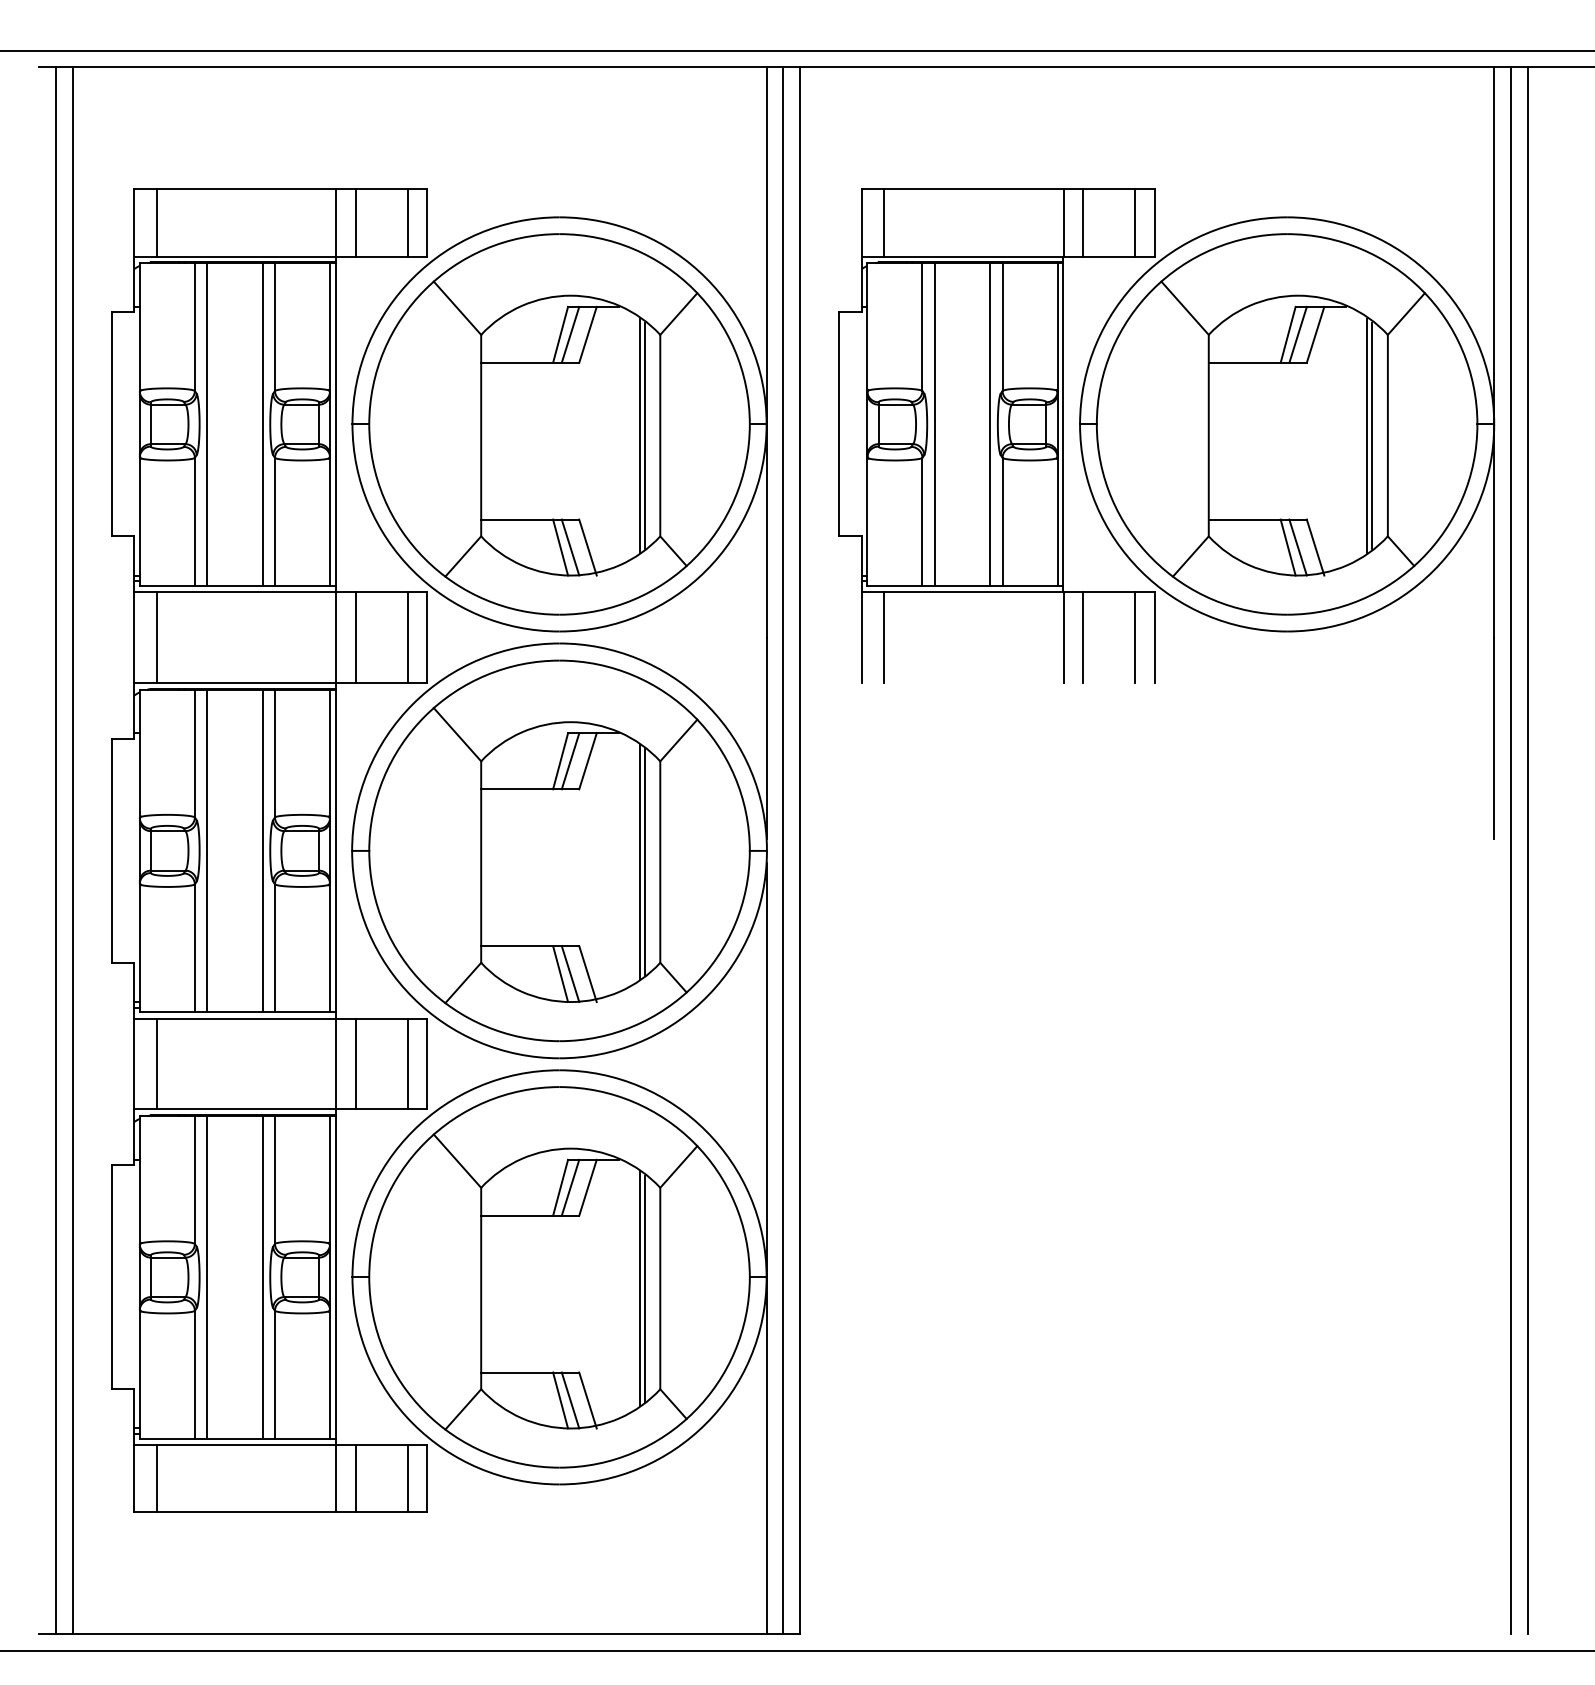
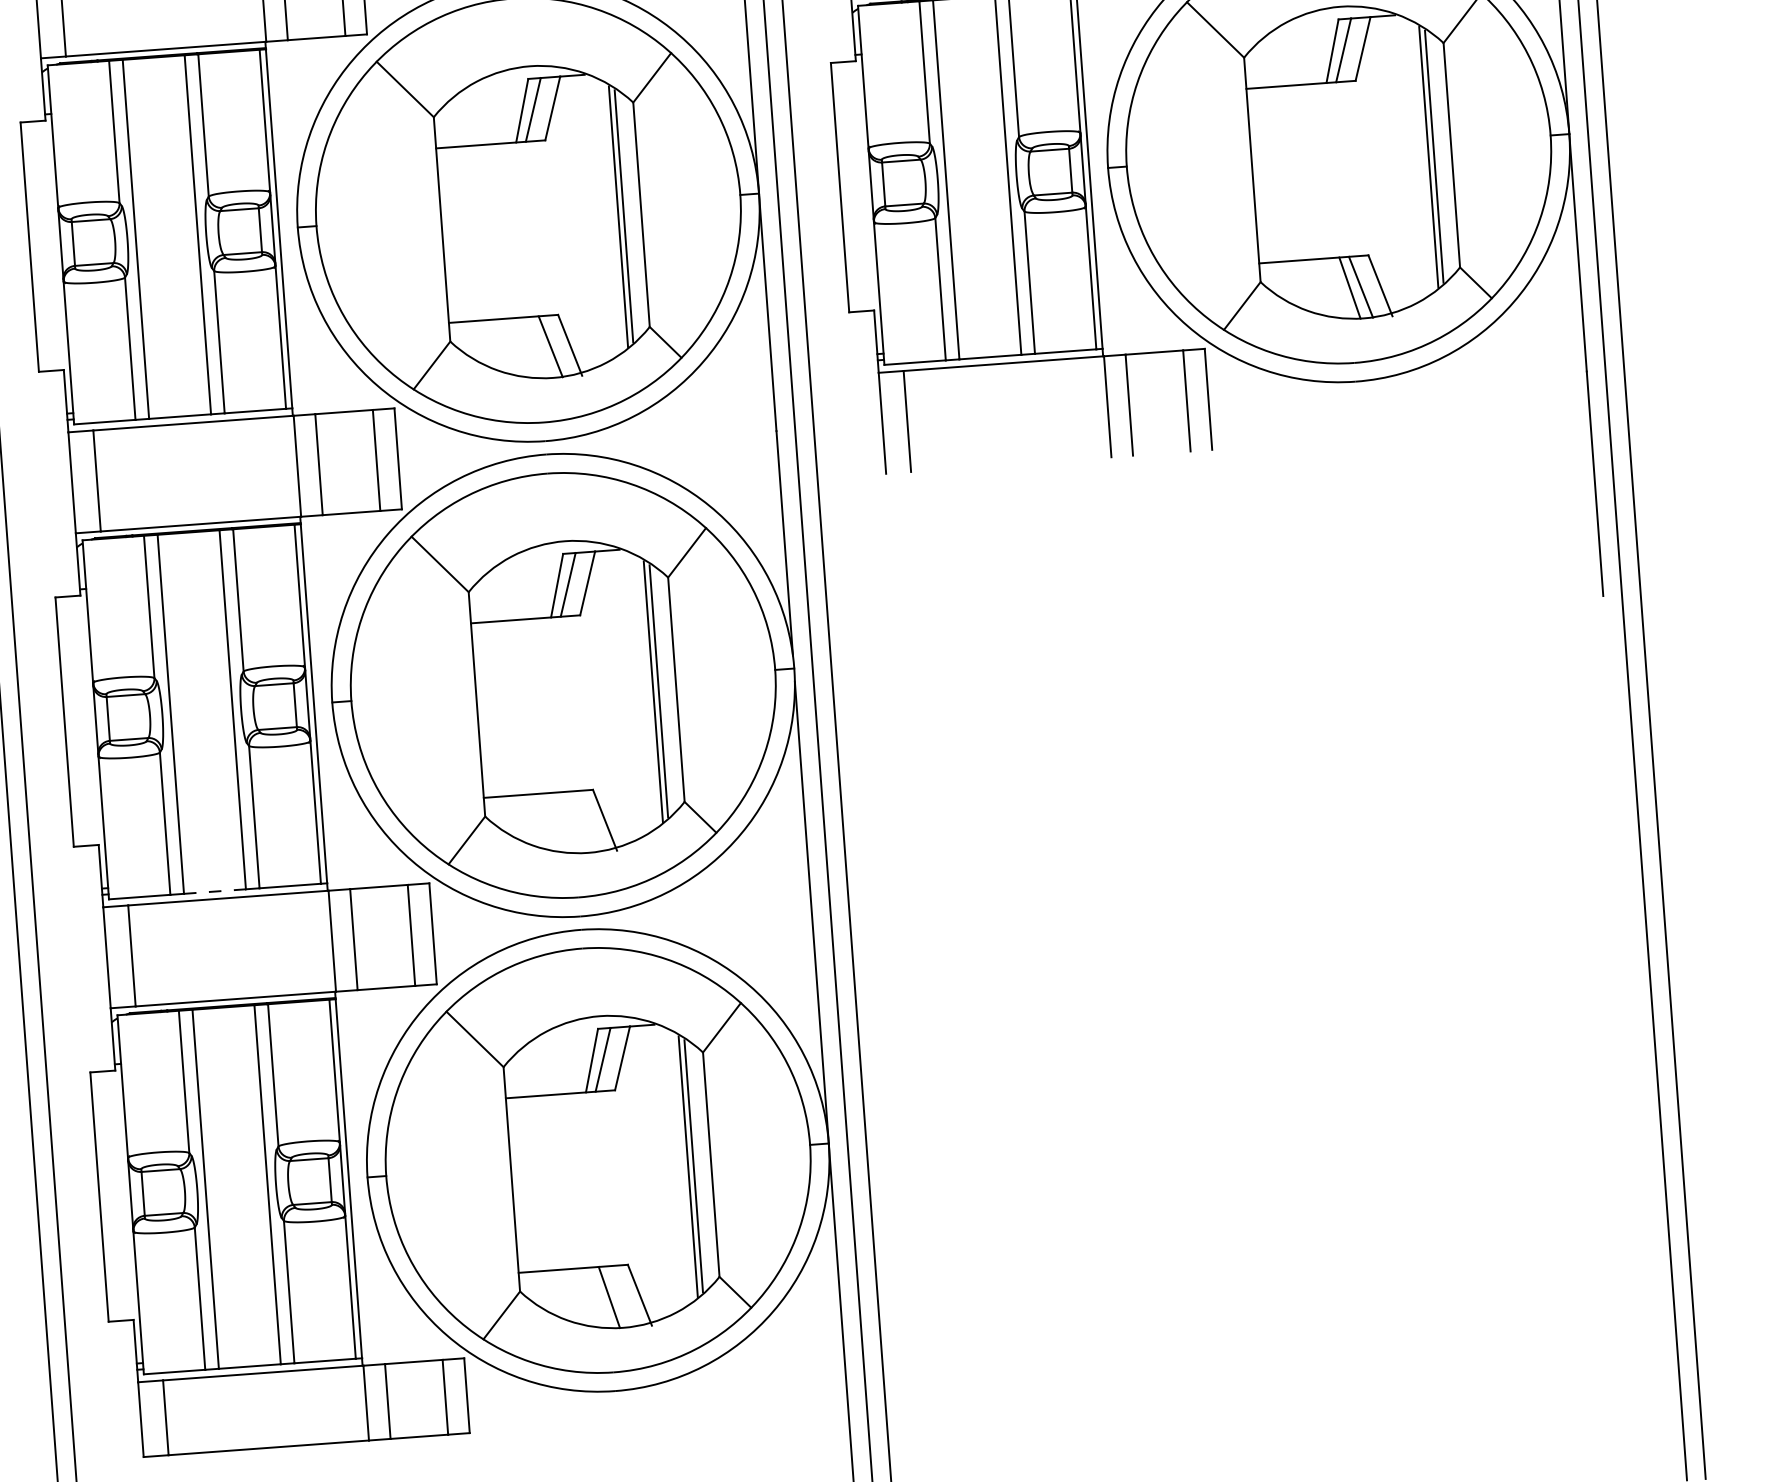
line: (560, 547) -> (539, 347), removed
line: (560, 974) -> (574, 823), removed
line: (570, 974) -> (585, 822), removed
line: (234, 1012) -> (214, 892), solid -> dashed
line: (570, 1400) -> (620, 1296), removed

